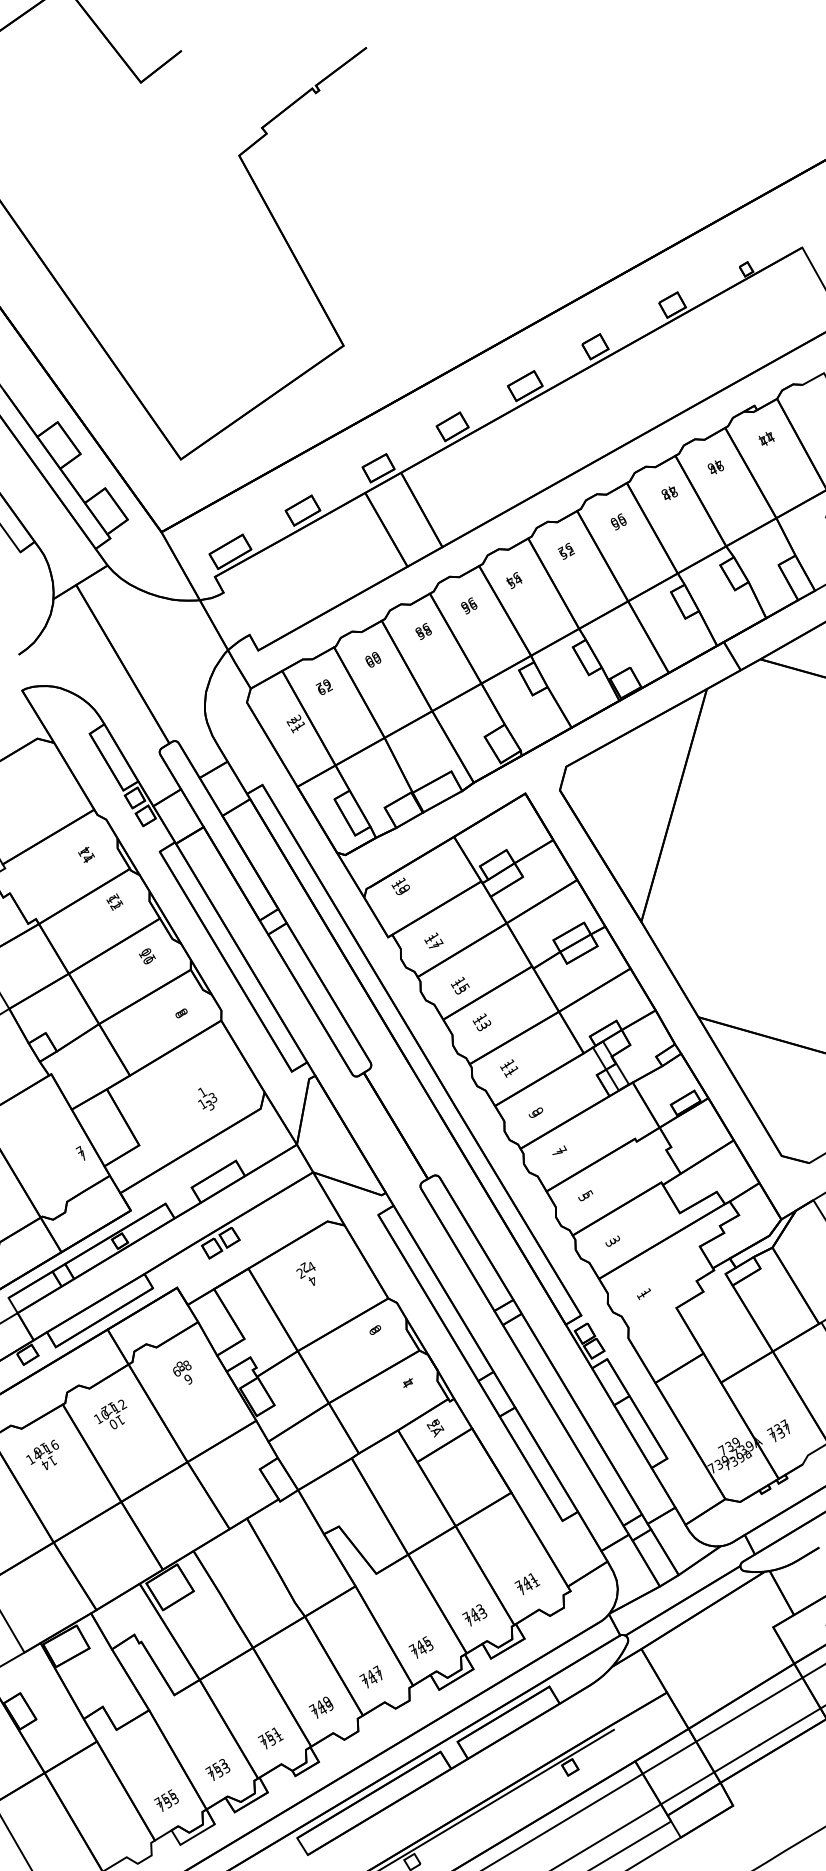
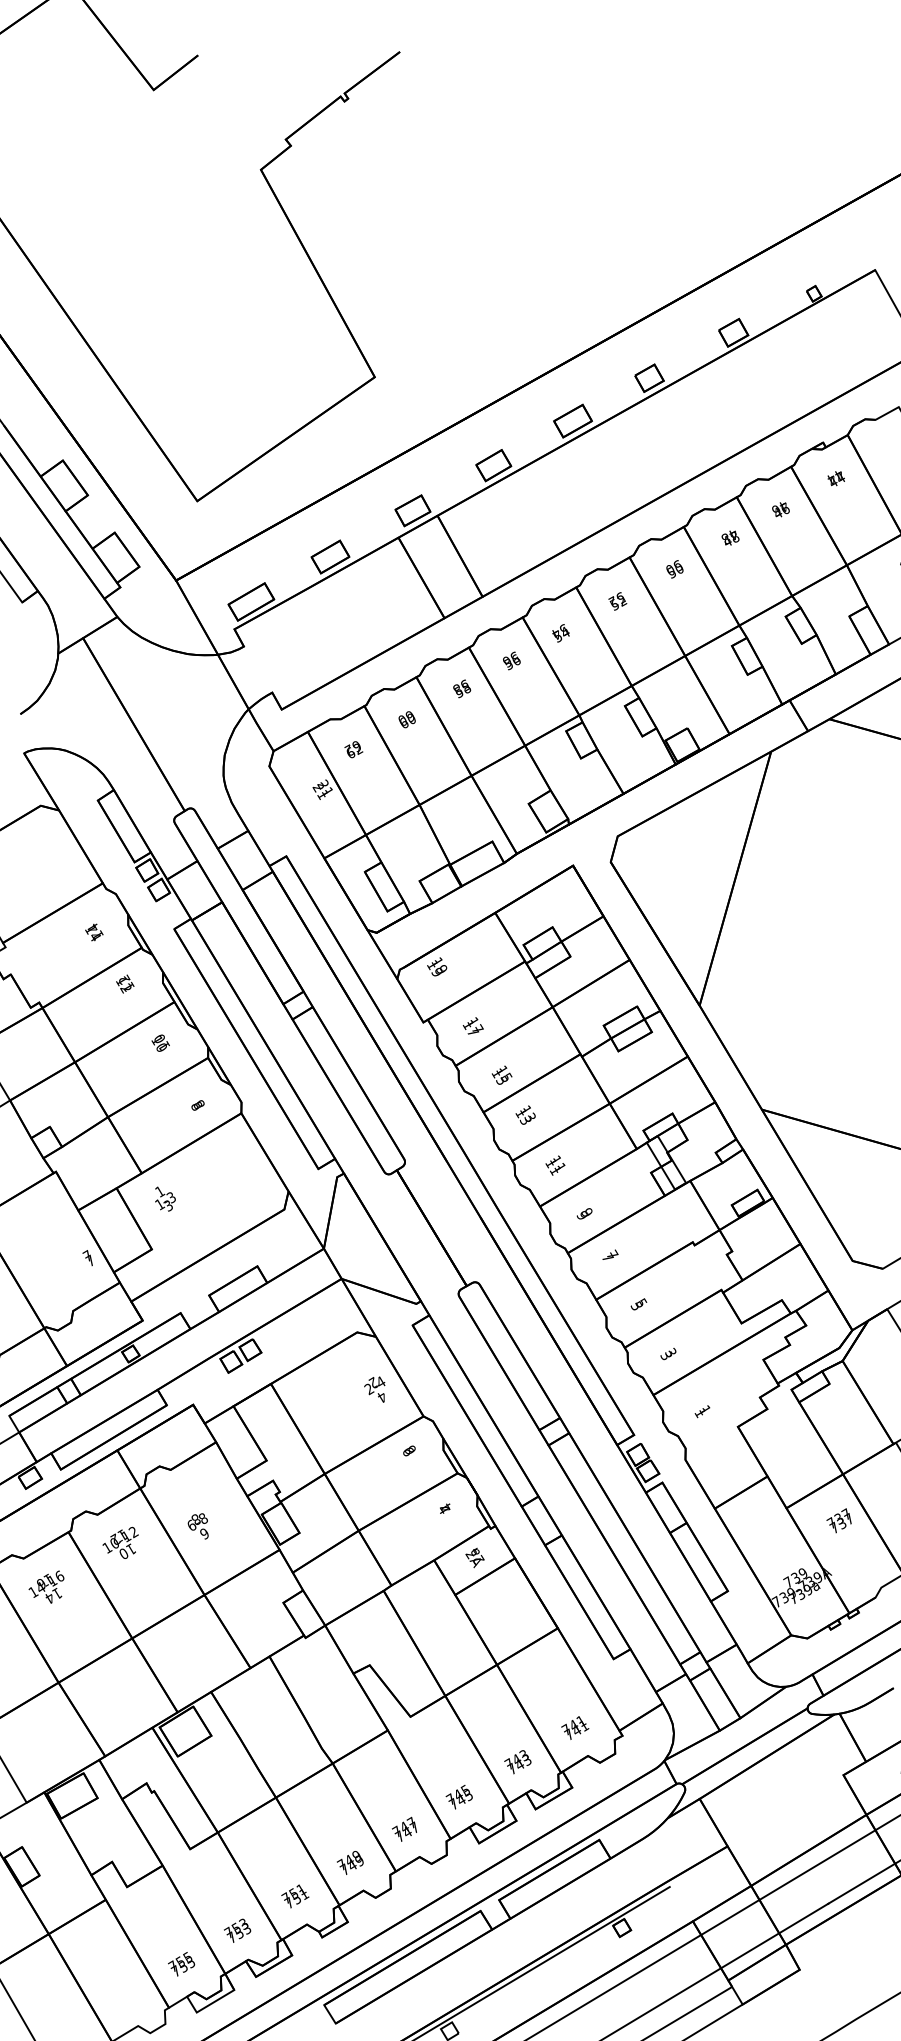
text: (207, 1098) -> (165, 1198), moved
text: (305, 1273) -> (374, 1389), moved
text: (181, 1372) -> (197, 1526), moved
text: (777, 1430) -> (838, 1520), moved

